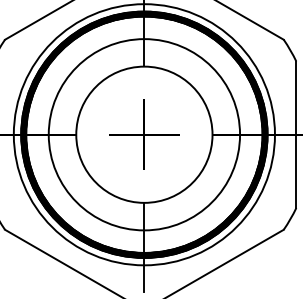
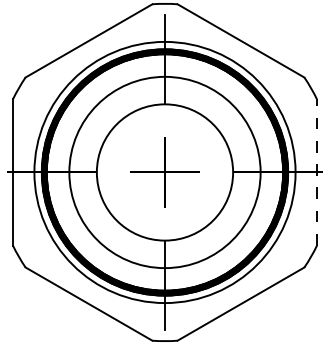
line: (295, 133) -> (316, 171), solid -> dashed

